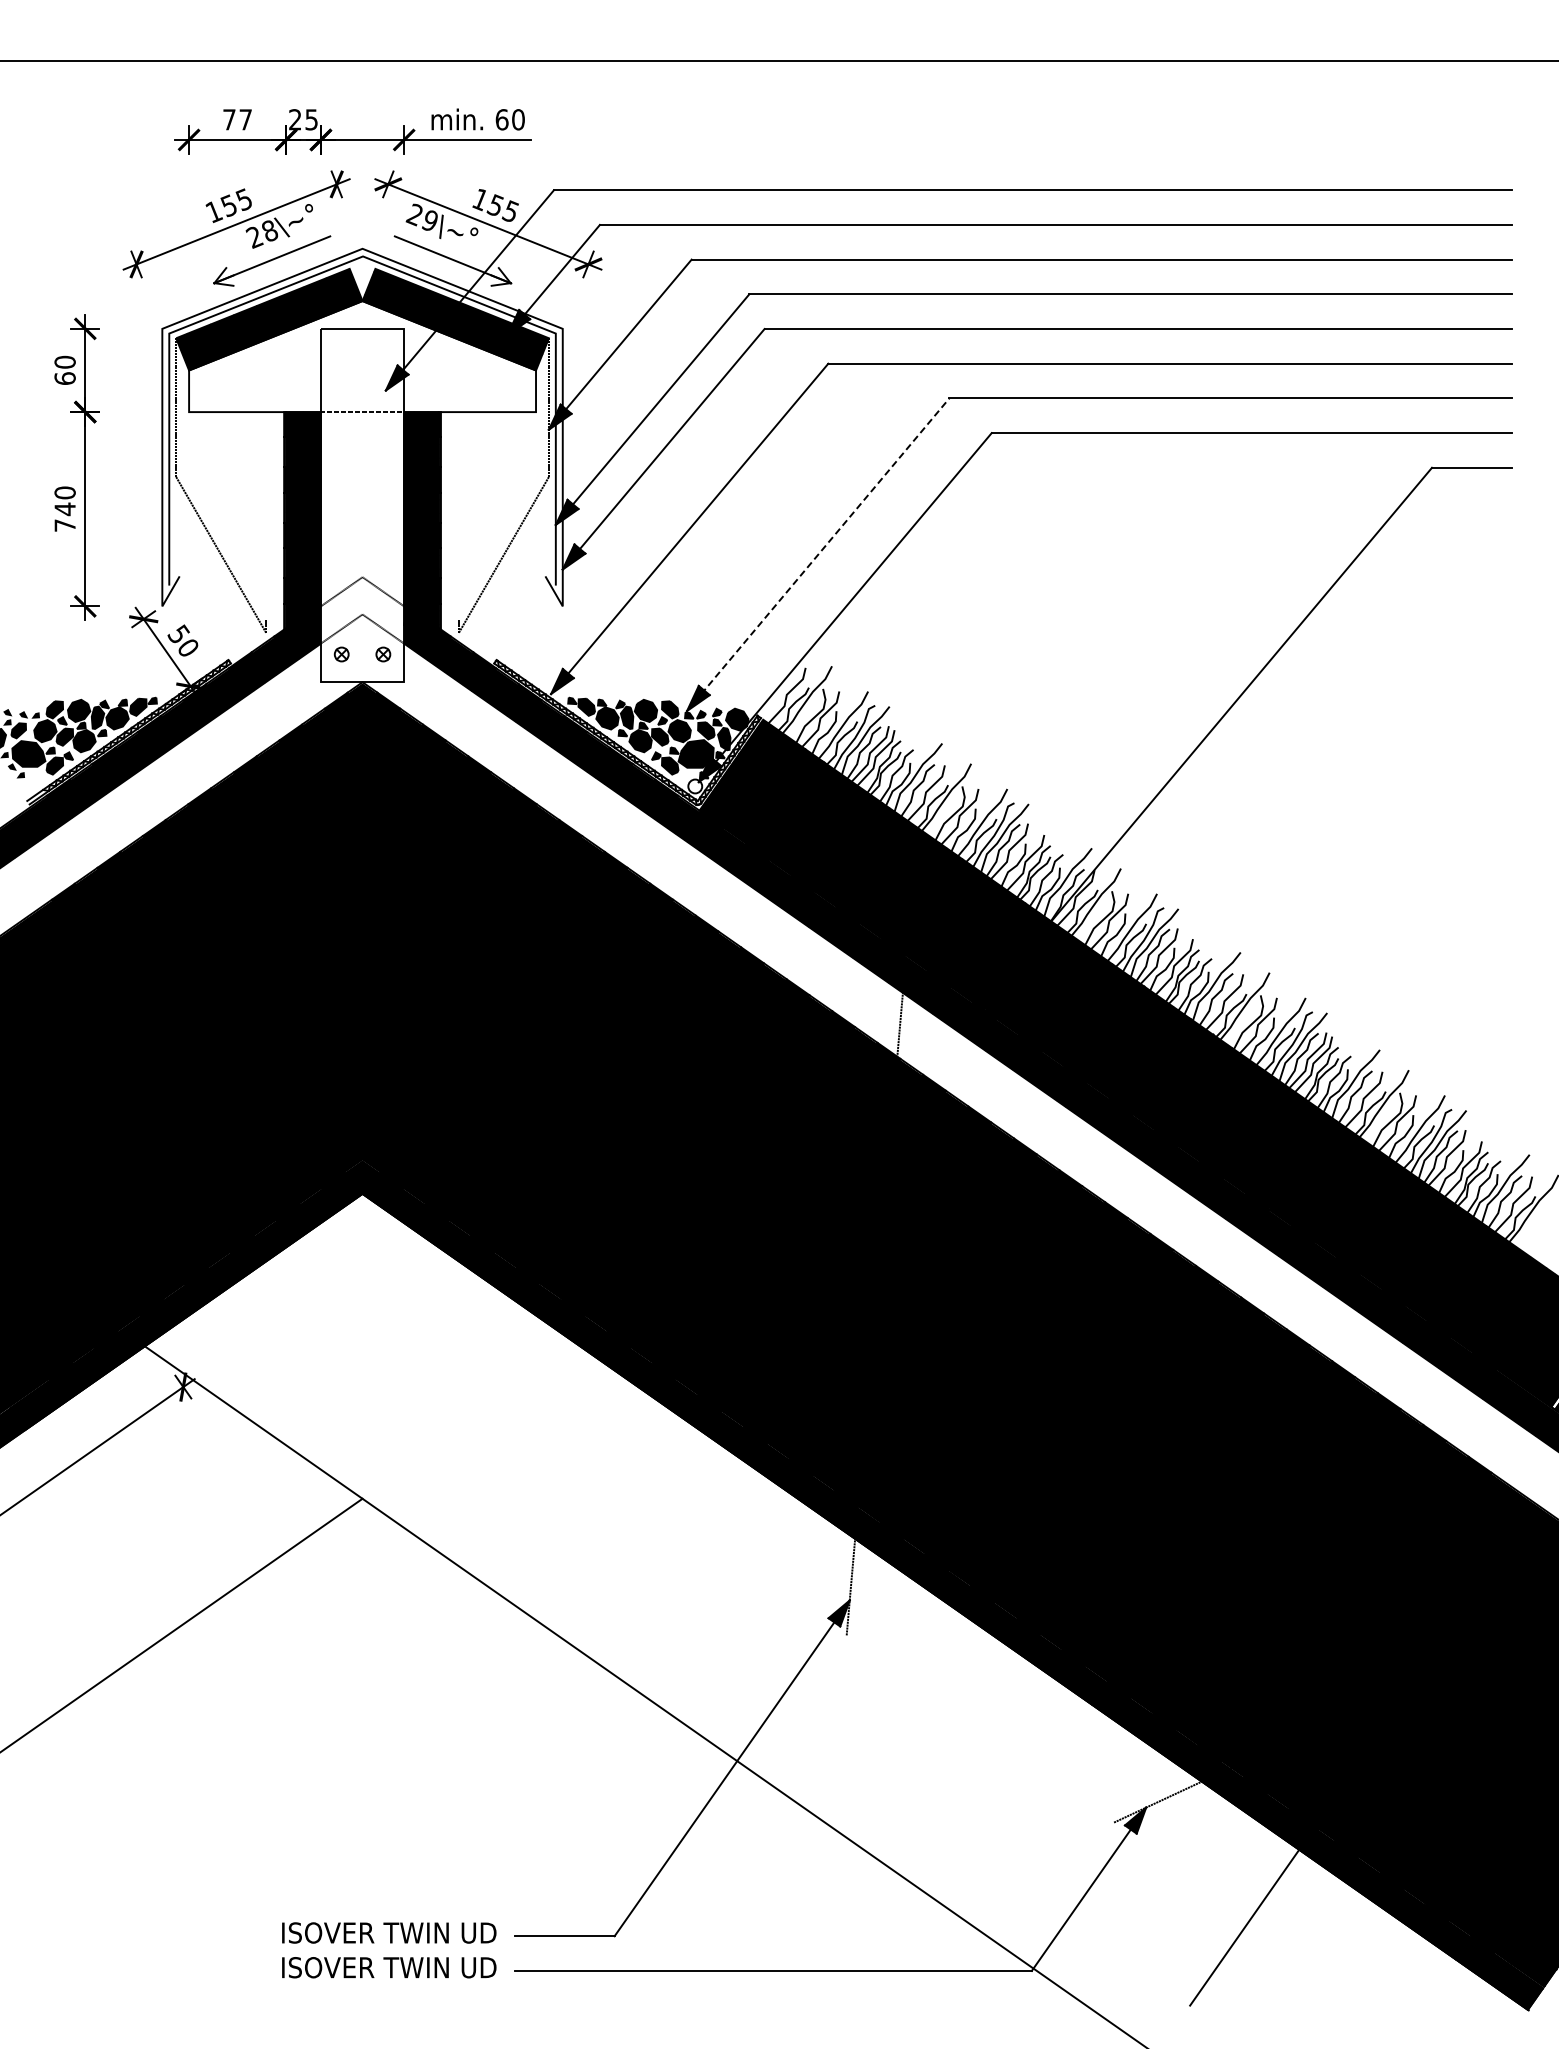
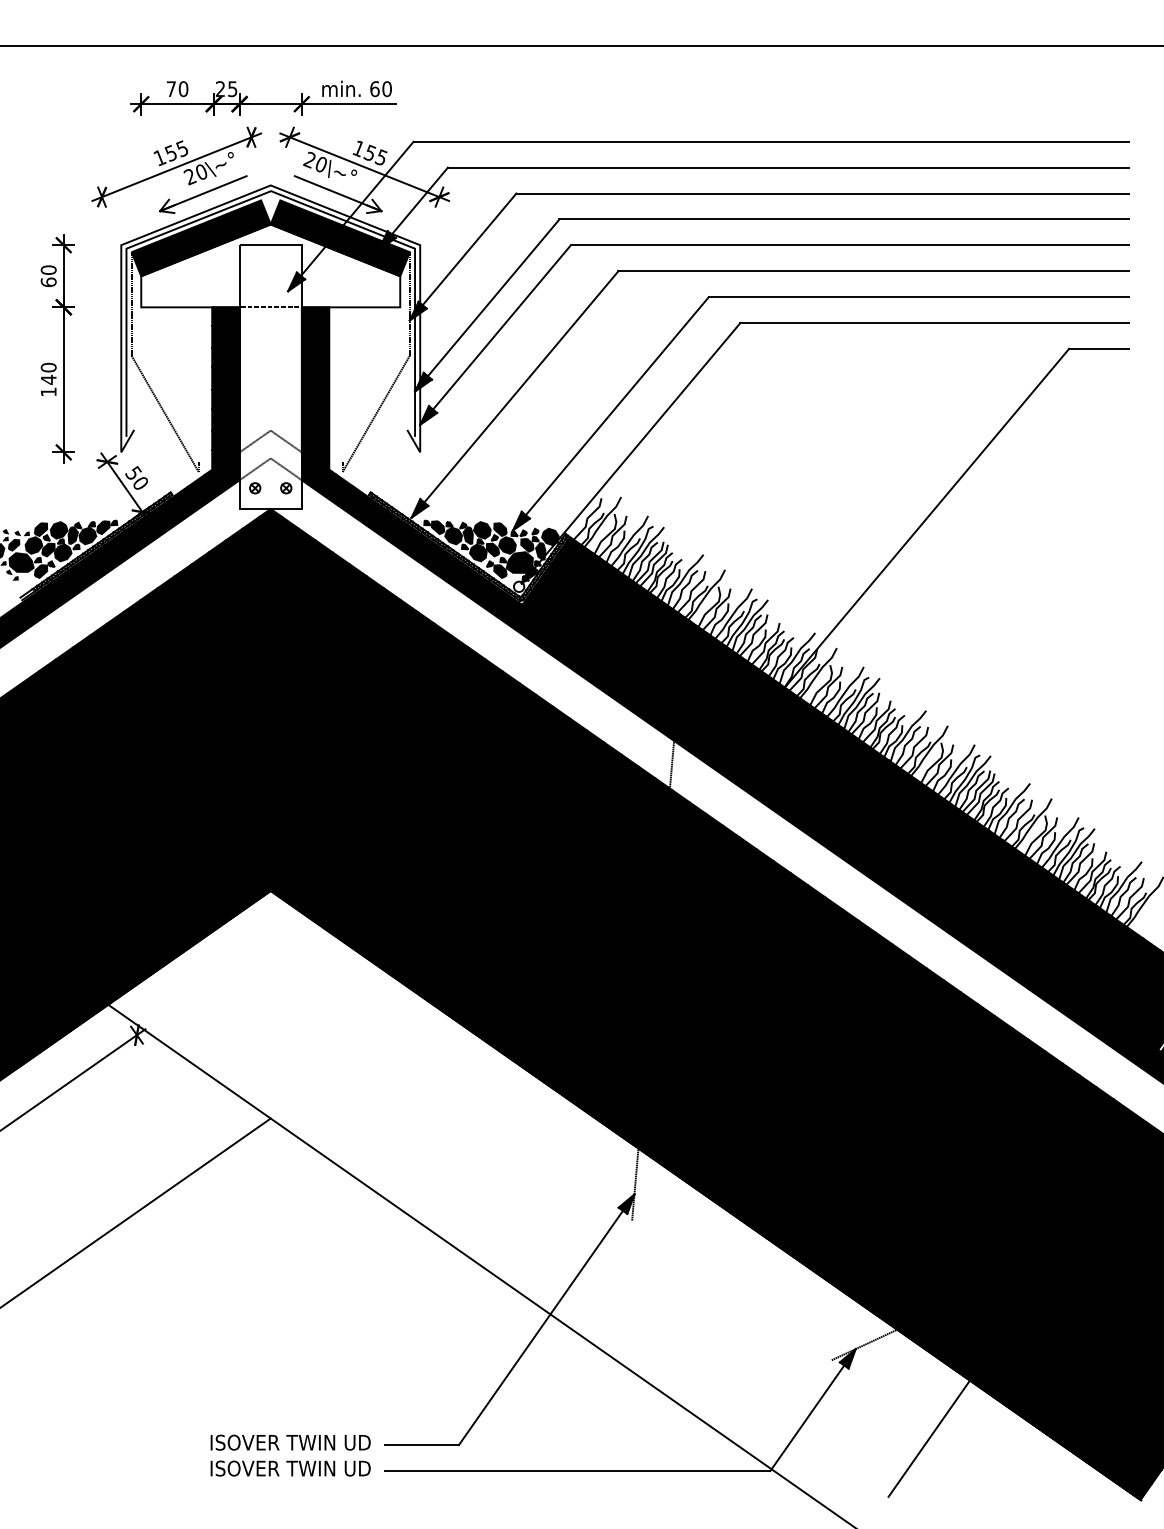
text: (245, 119) -> (183, 88), 77 -> 70
text: (429, 220) -> (320, 164), 29 -> 20
text: (270, 230) -> (202, 171), 28 -> 20
text: (64, 525) -> (48, 391), 740 -> 140
line: (818, 554) -> (611, 413), dashed -> solid

